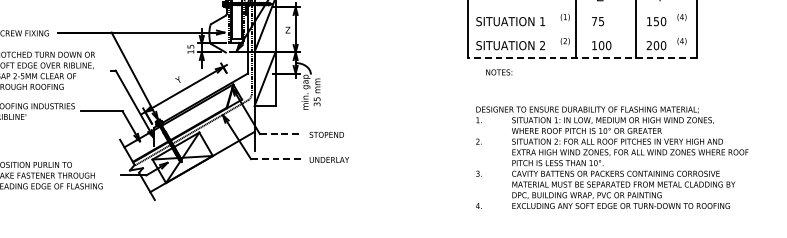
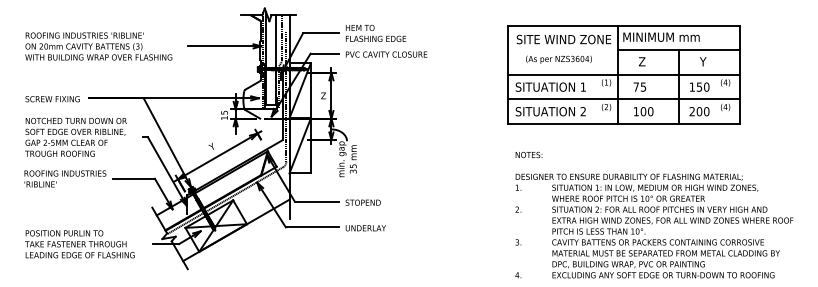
line: (581, 9) -> (623, 74), added
line: (581, 33) -> (623, 99), added
line: (581, 57) -> (623, 123), dashed -> solid
text: (498, 71) -> (528, 154), moved
line: (281, 133) -> (316, 201), dashed -> solid
line: (277, 159) -> (312, 227), dashed -> solid

